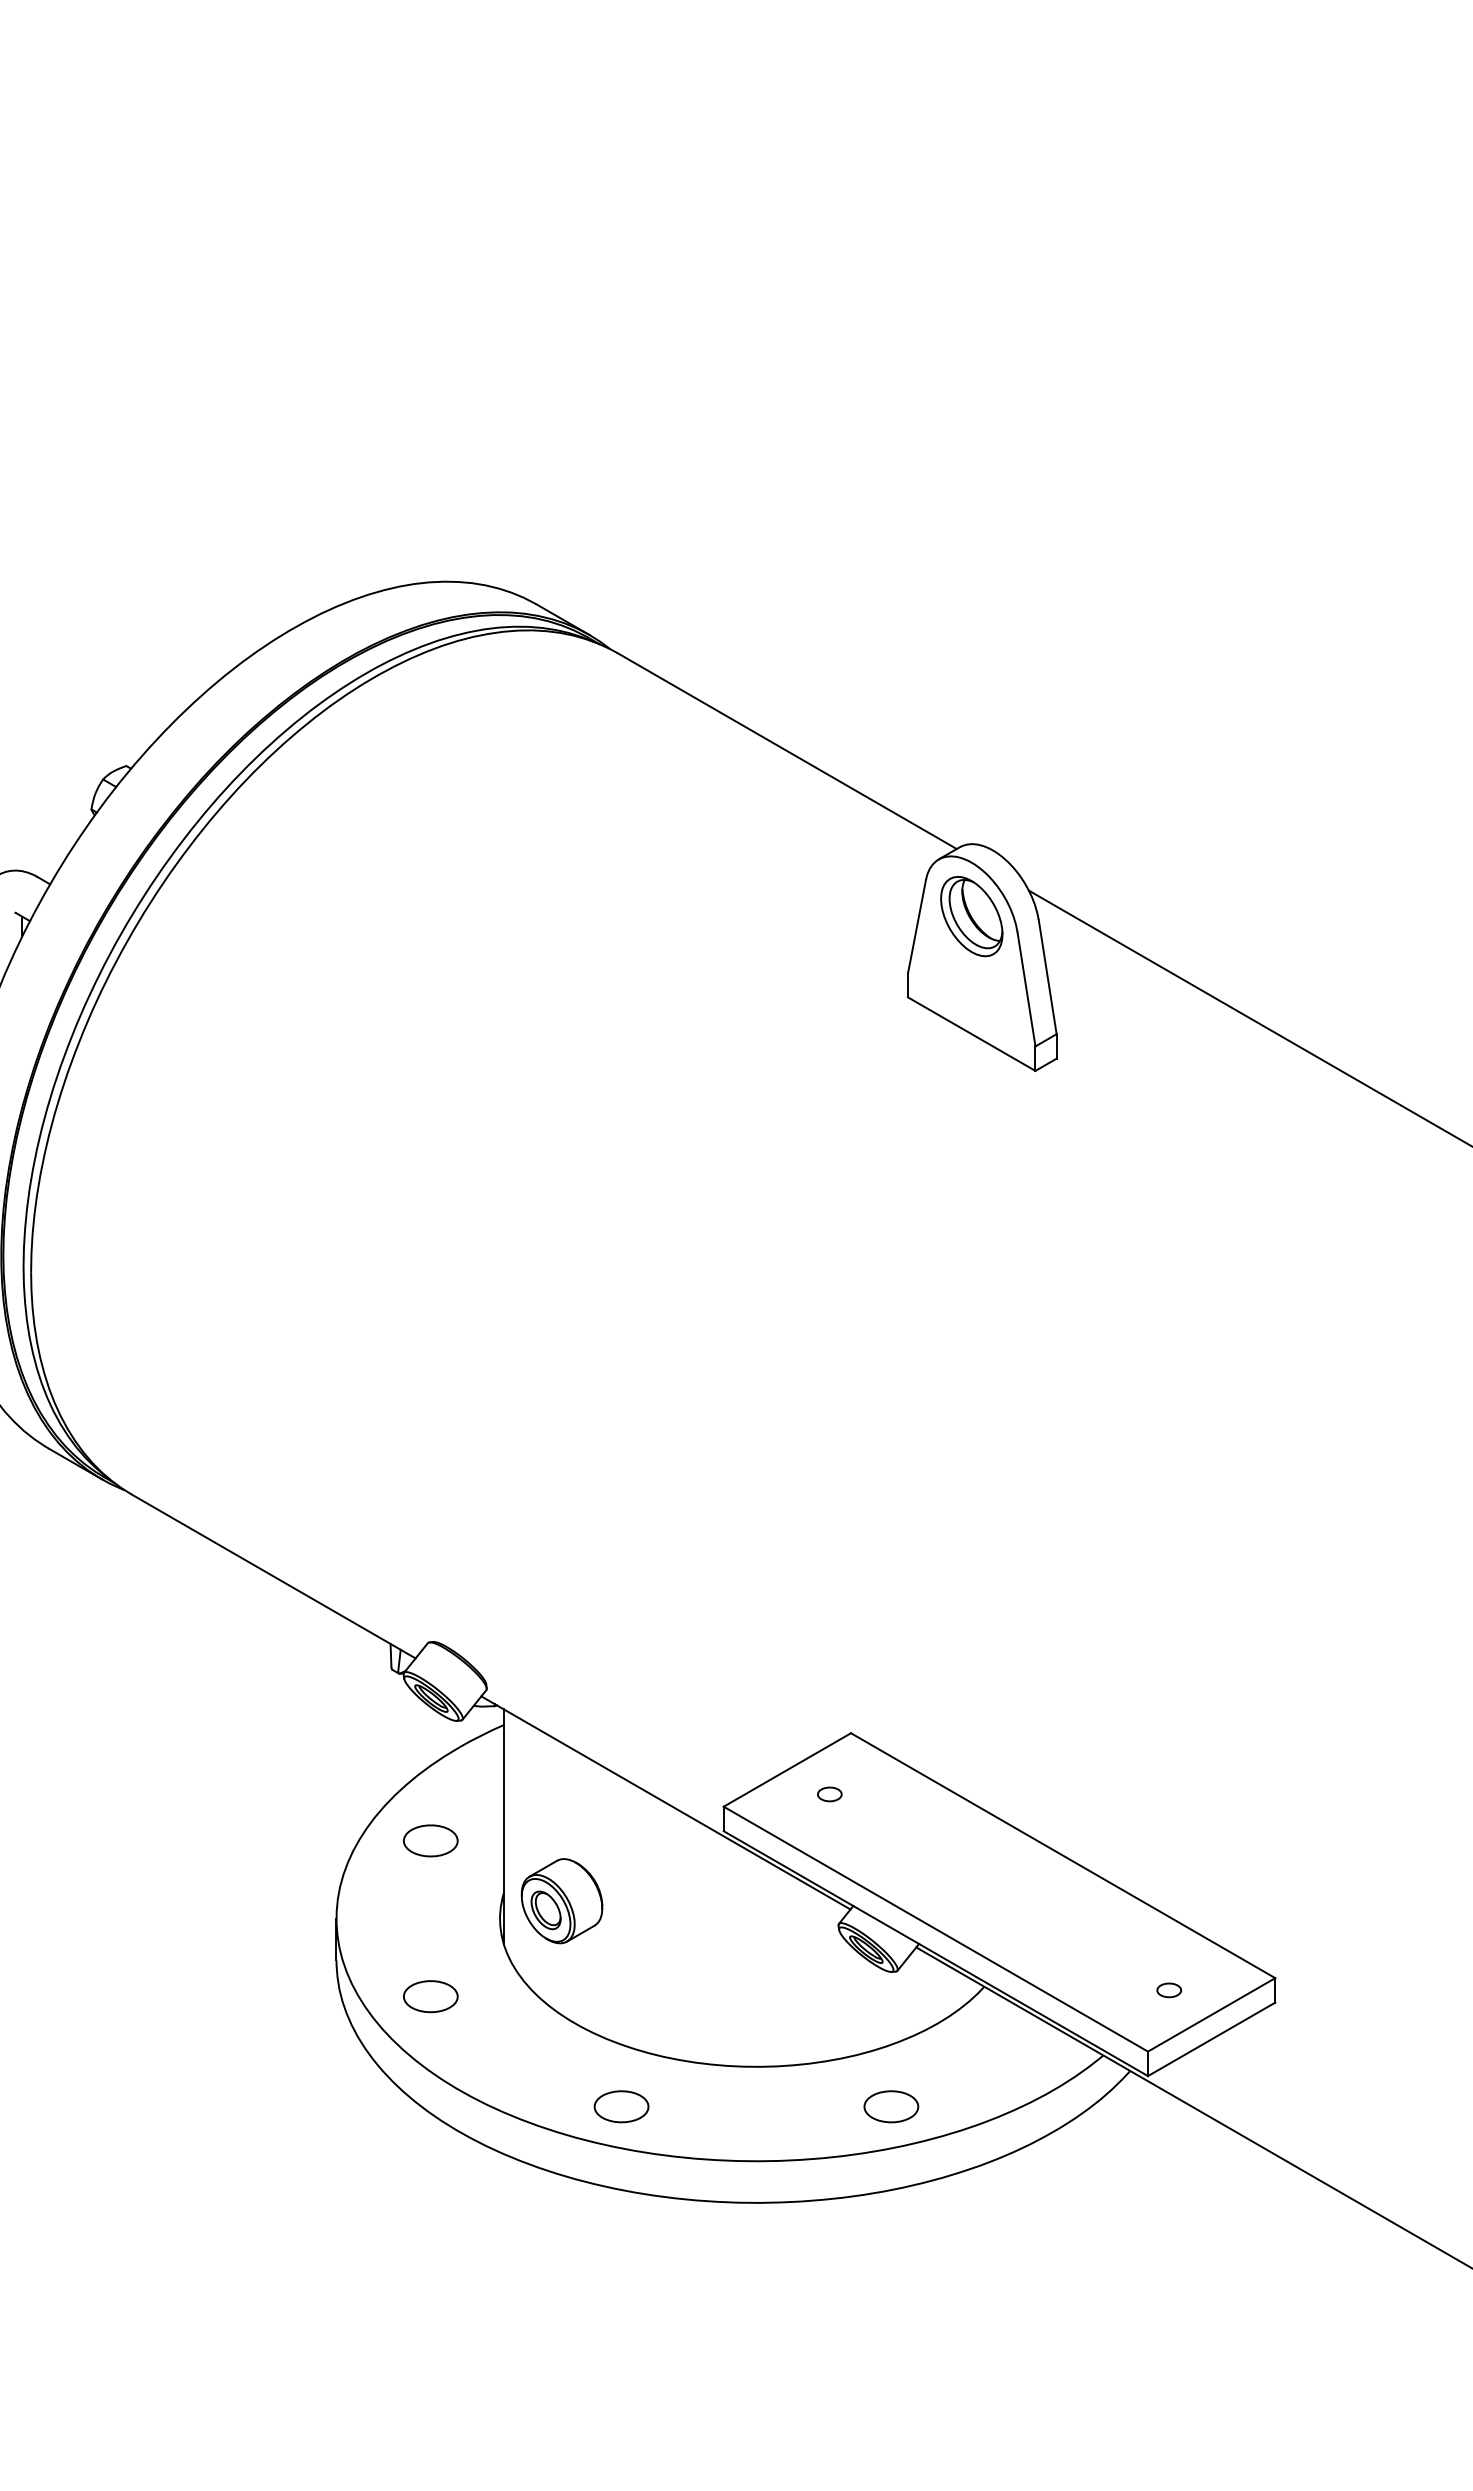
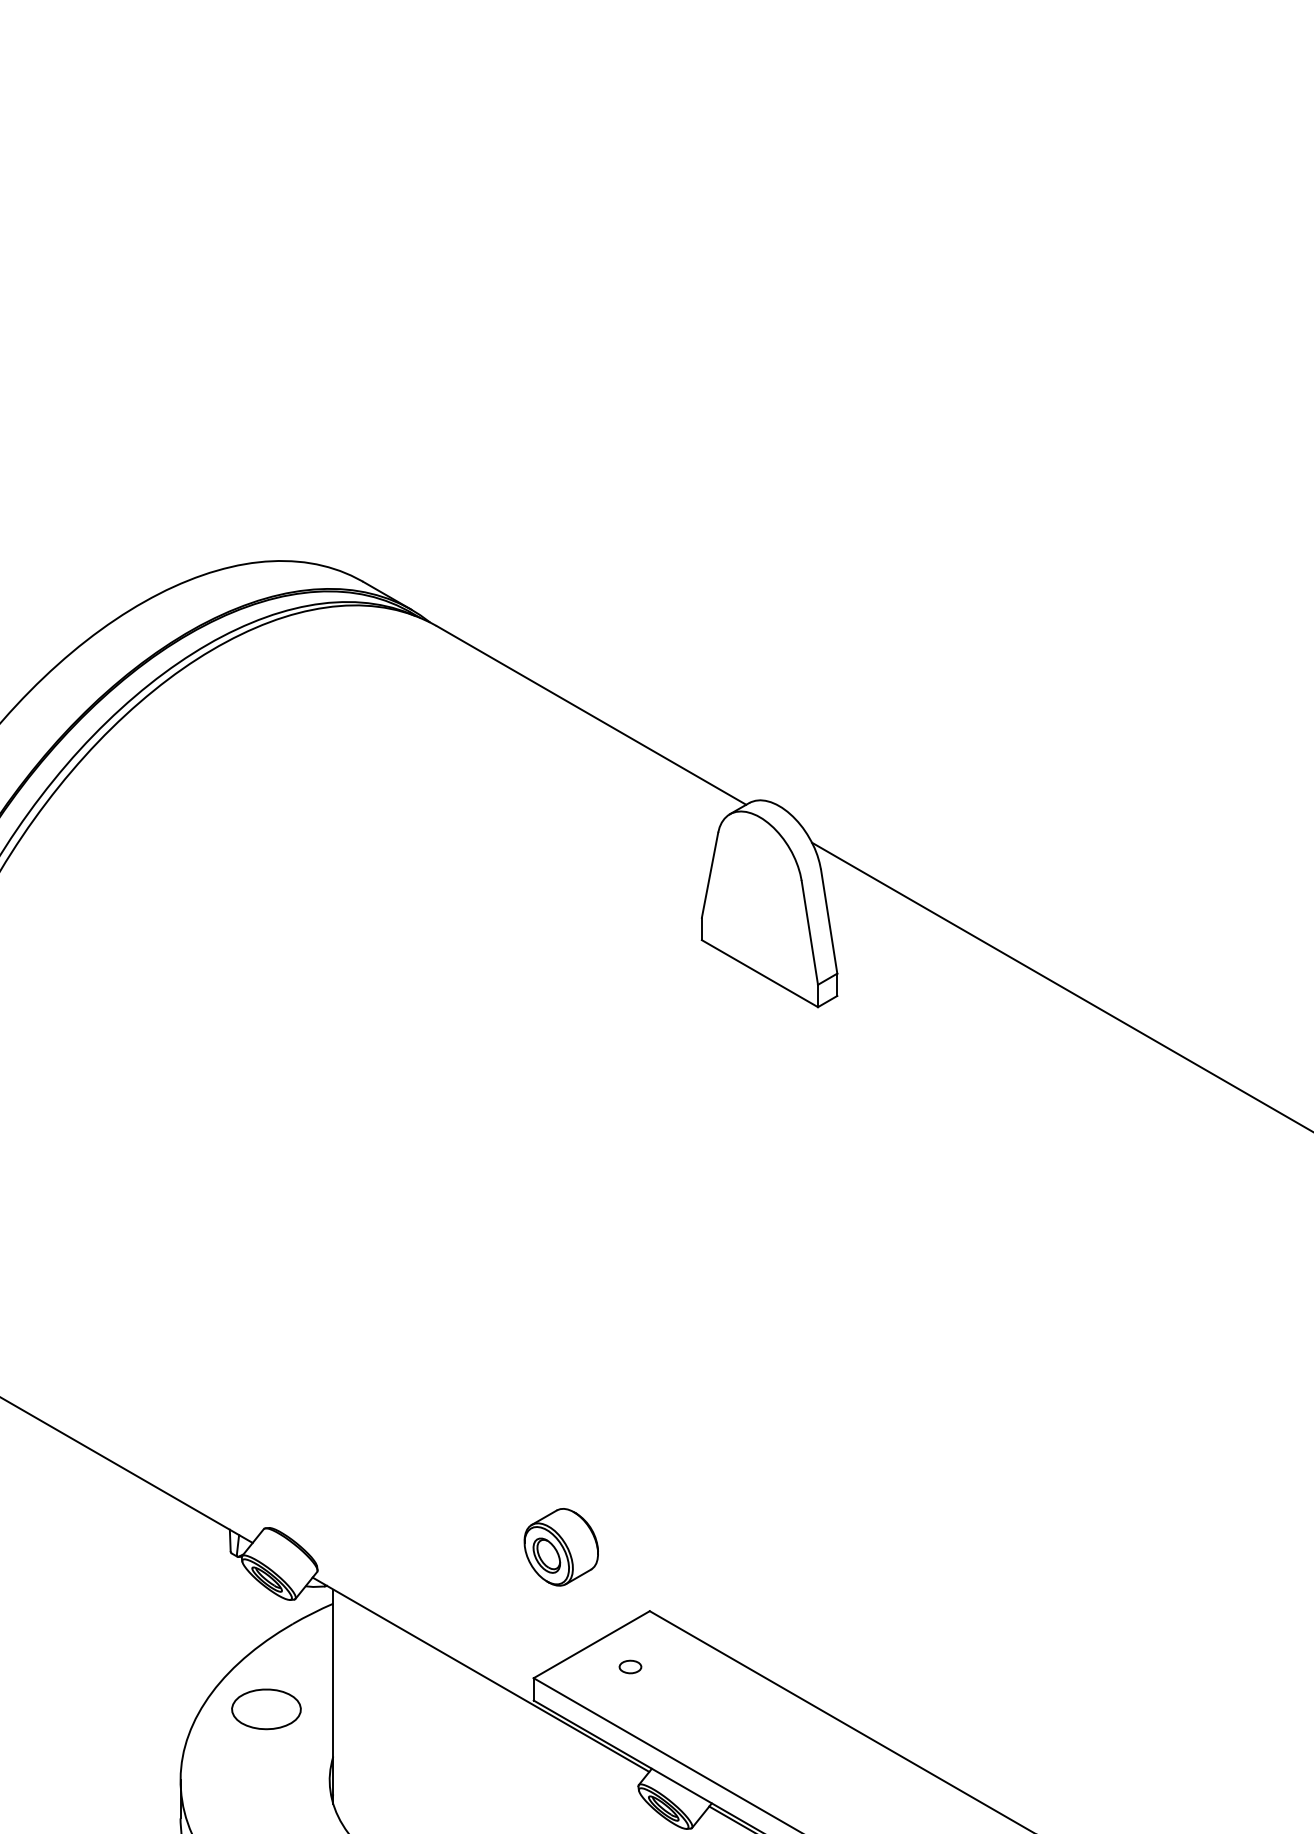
part: (971, 916) -> (759, 866), removed
part: (430, 1840) -> (266, 1709), size x1.4
part: (561, 1901) -> (560, 1547), moved

